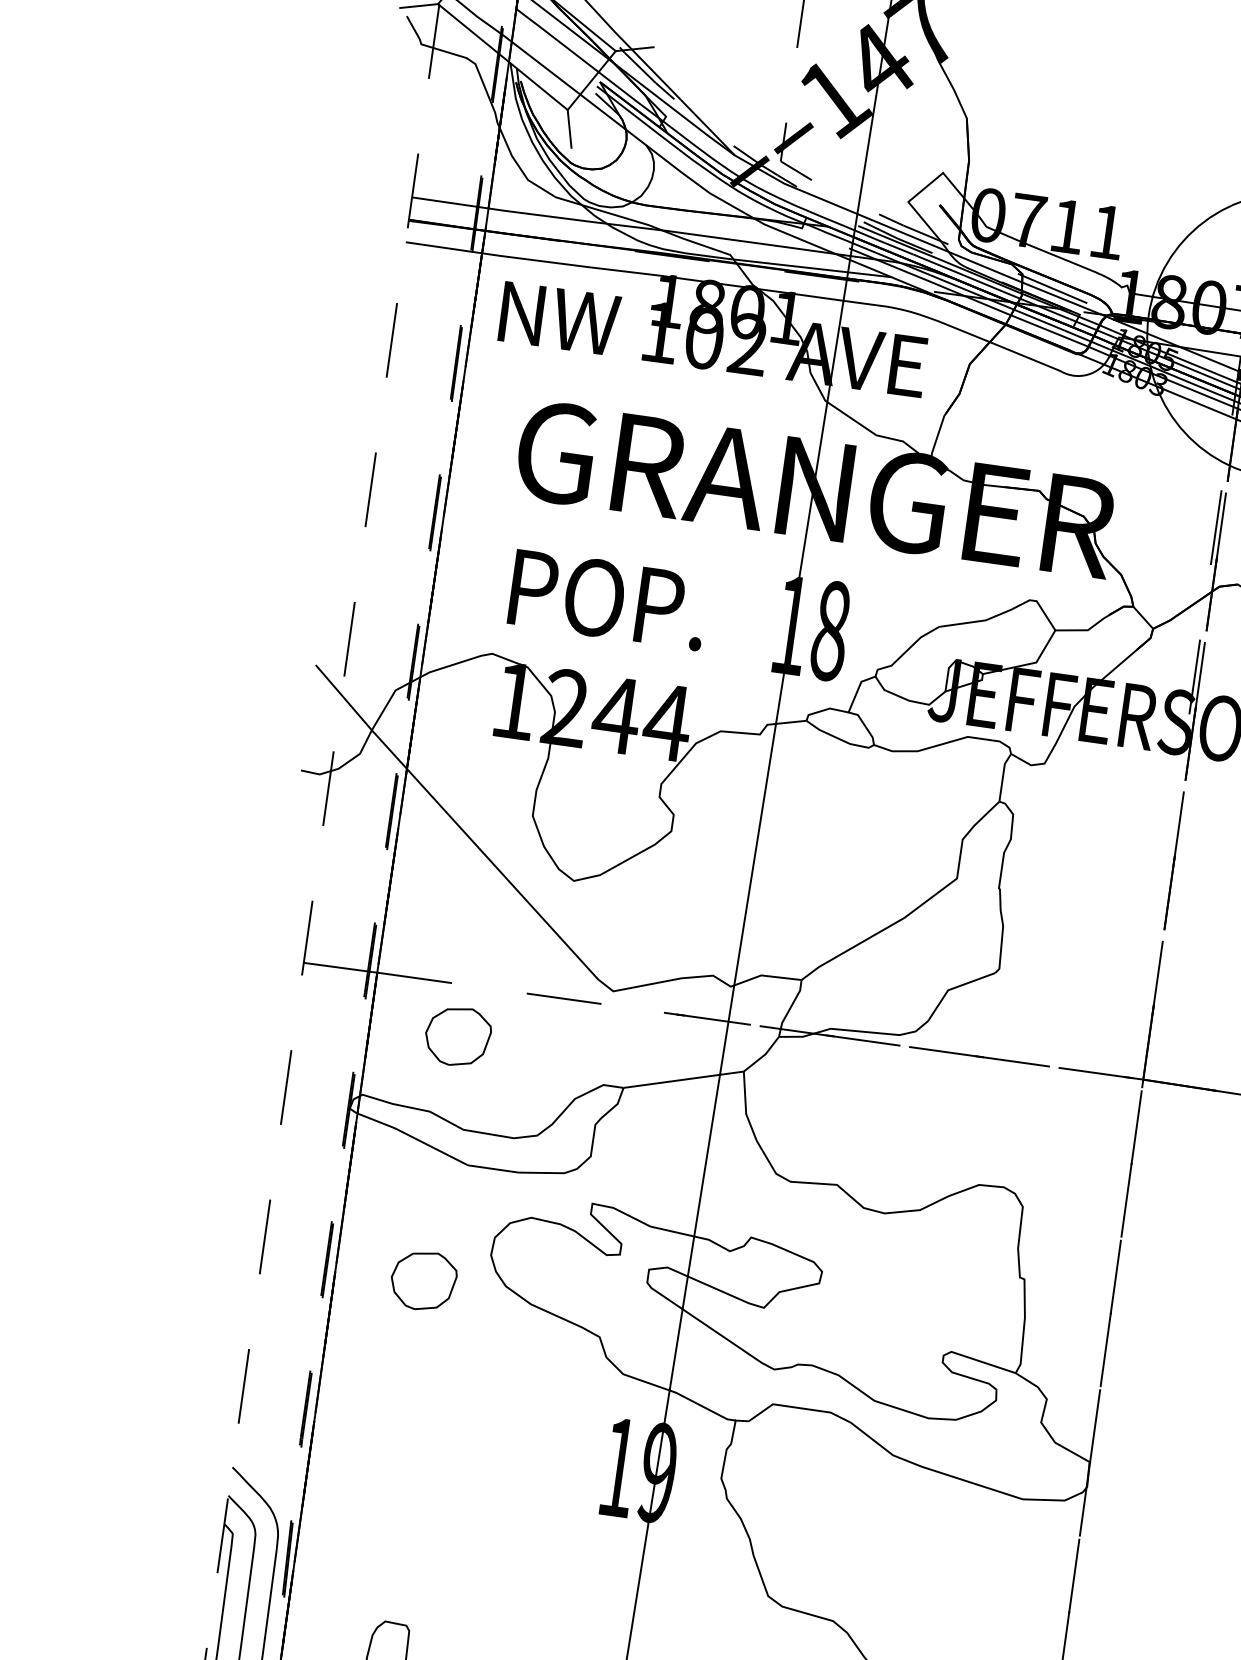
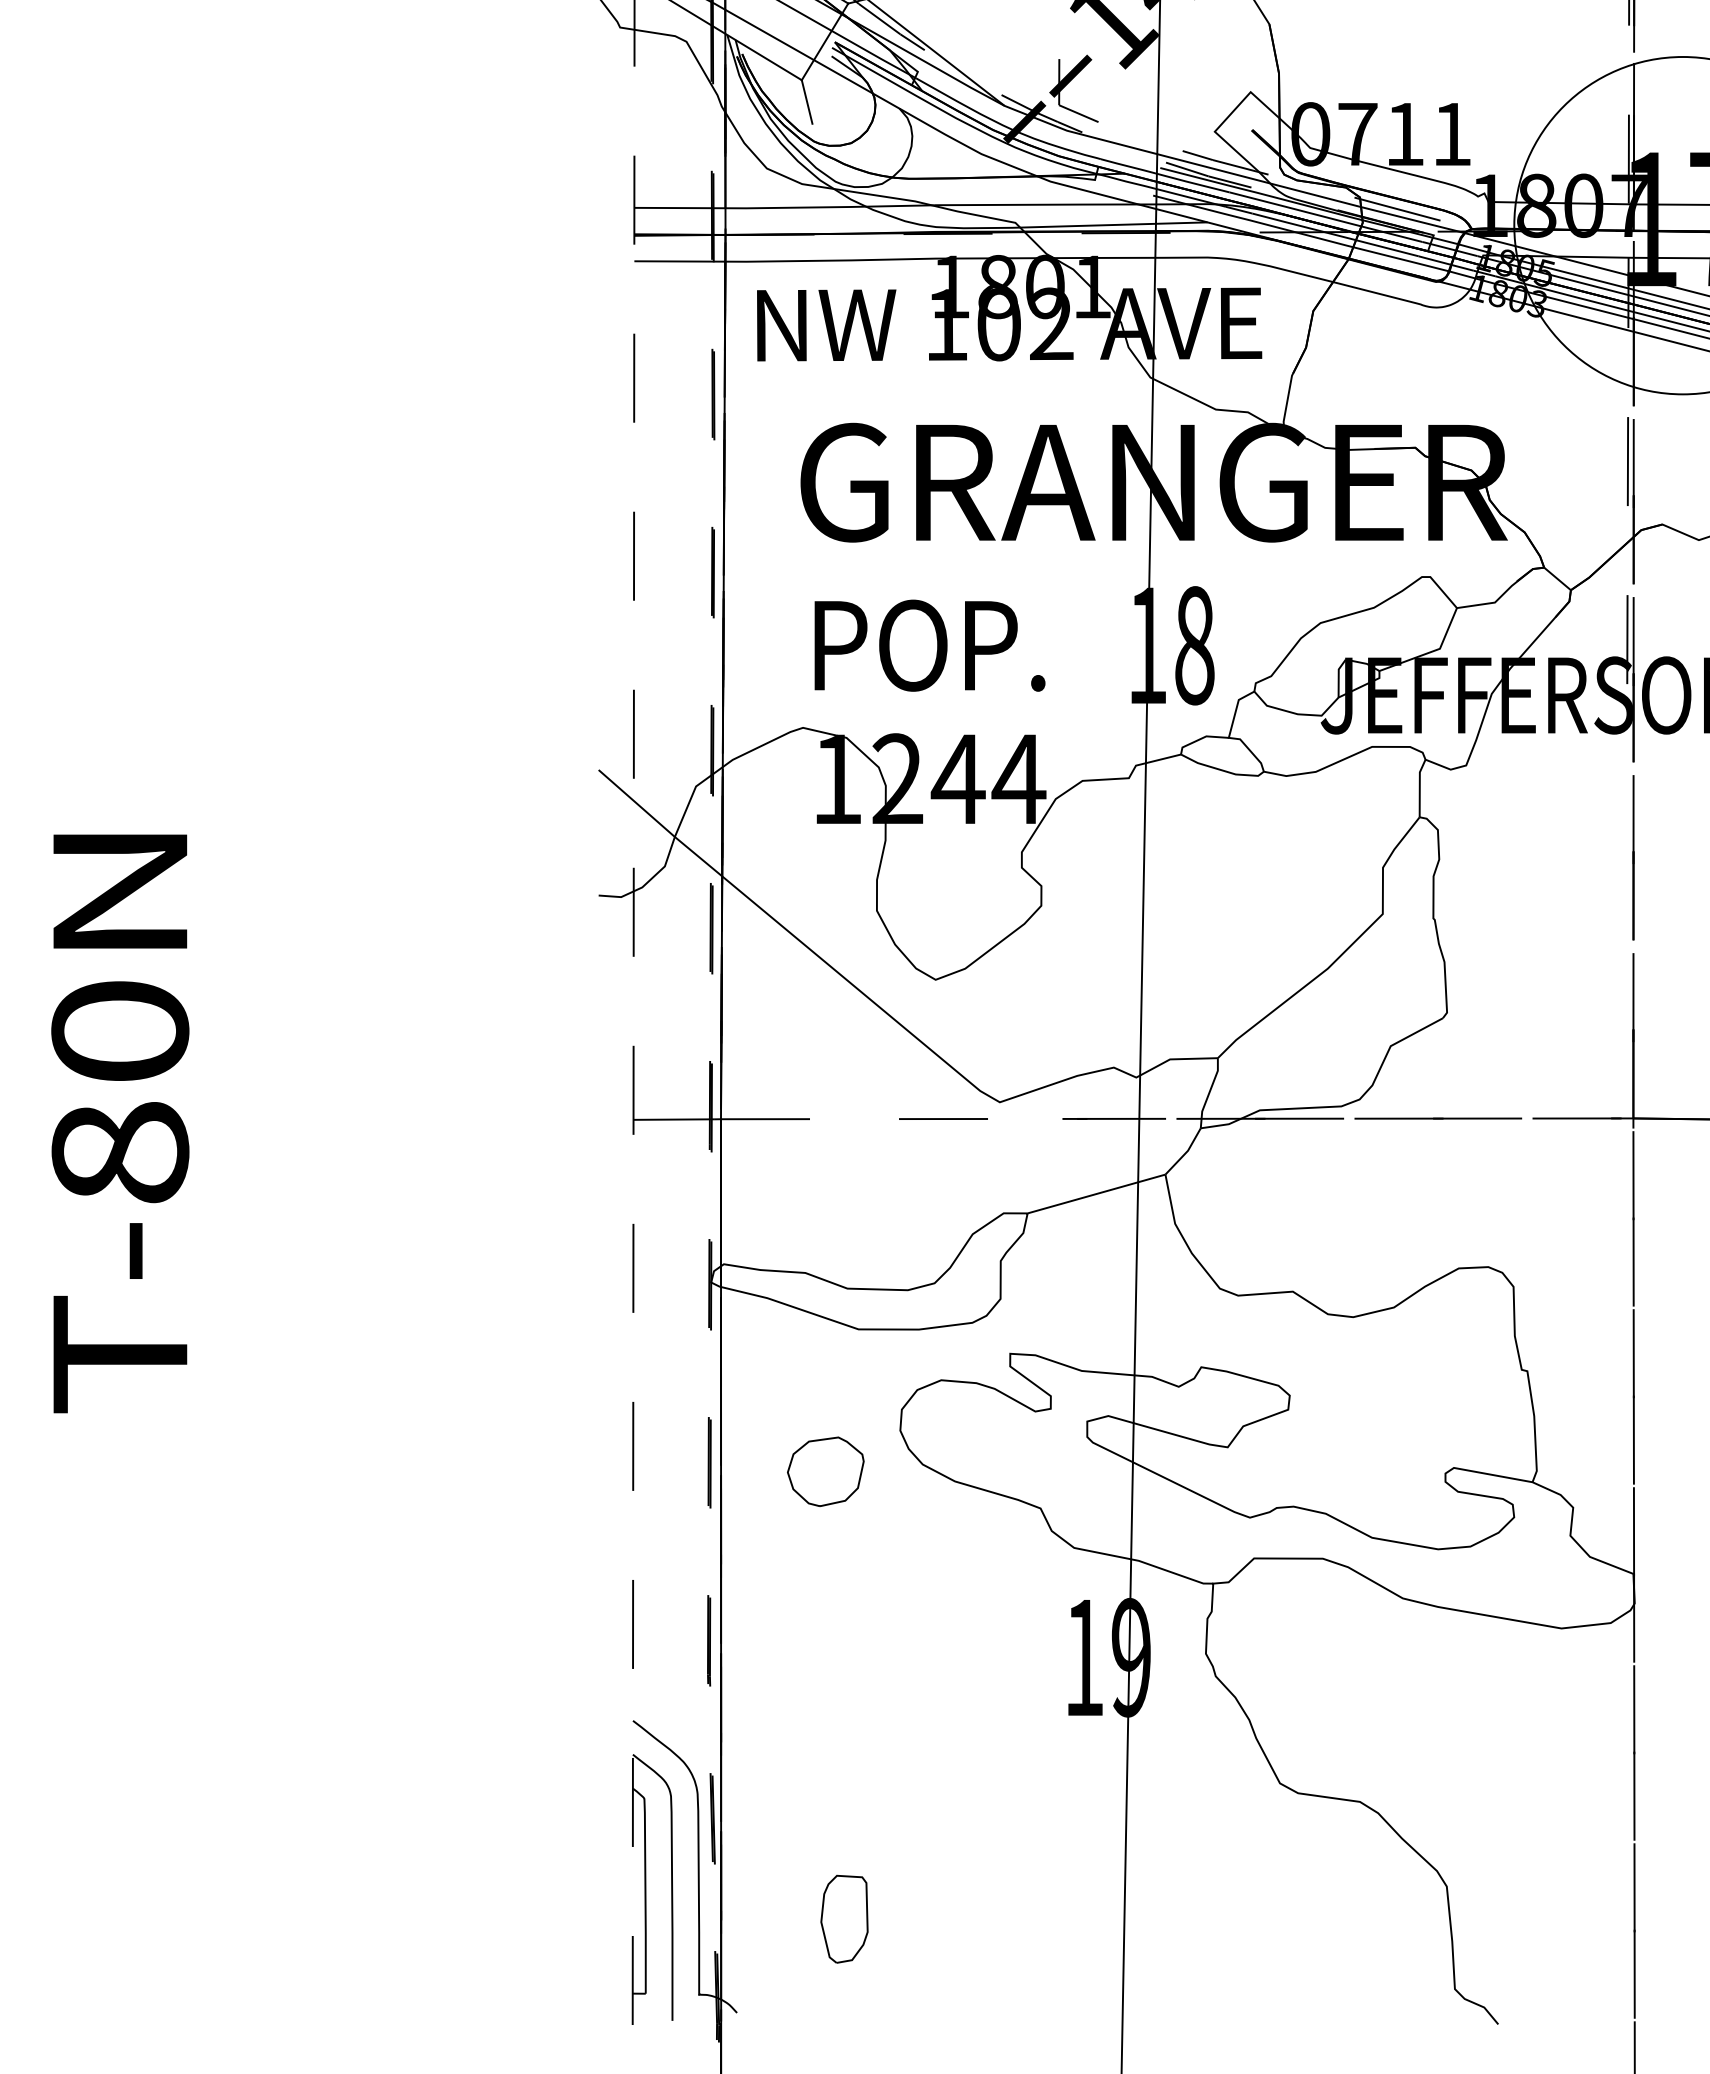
part: (457, 1036) -> (825, 1180), removed

